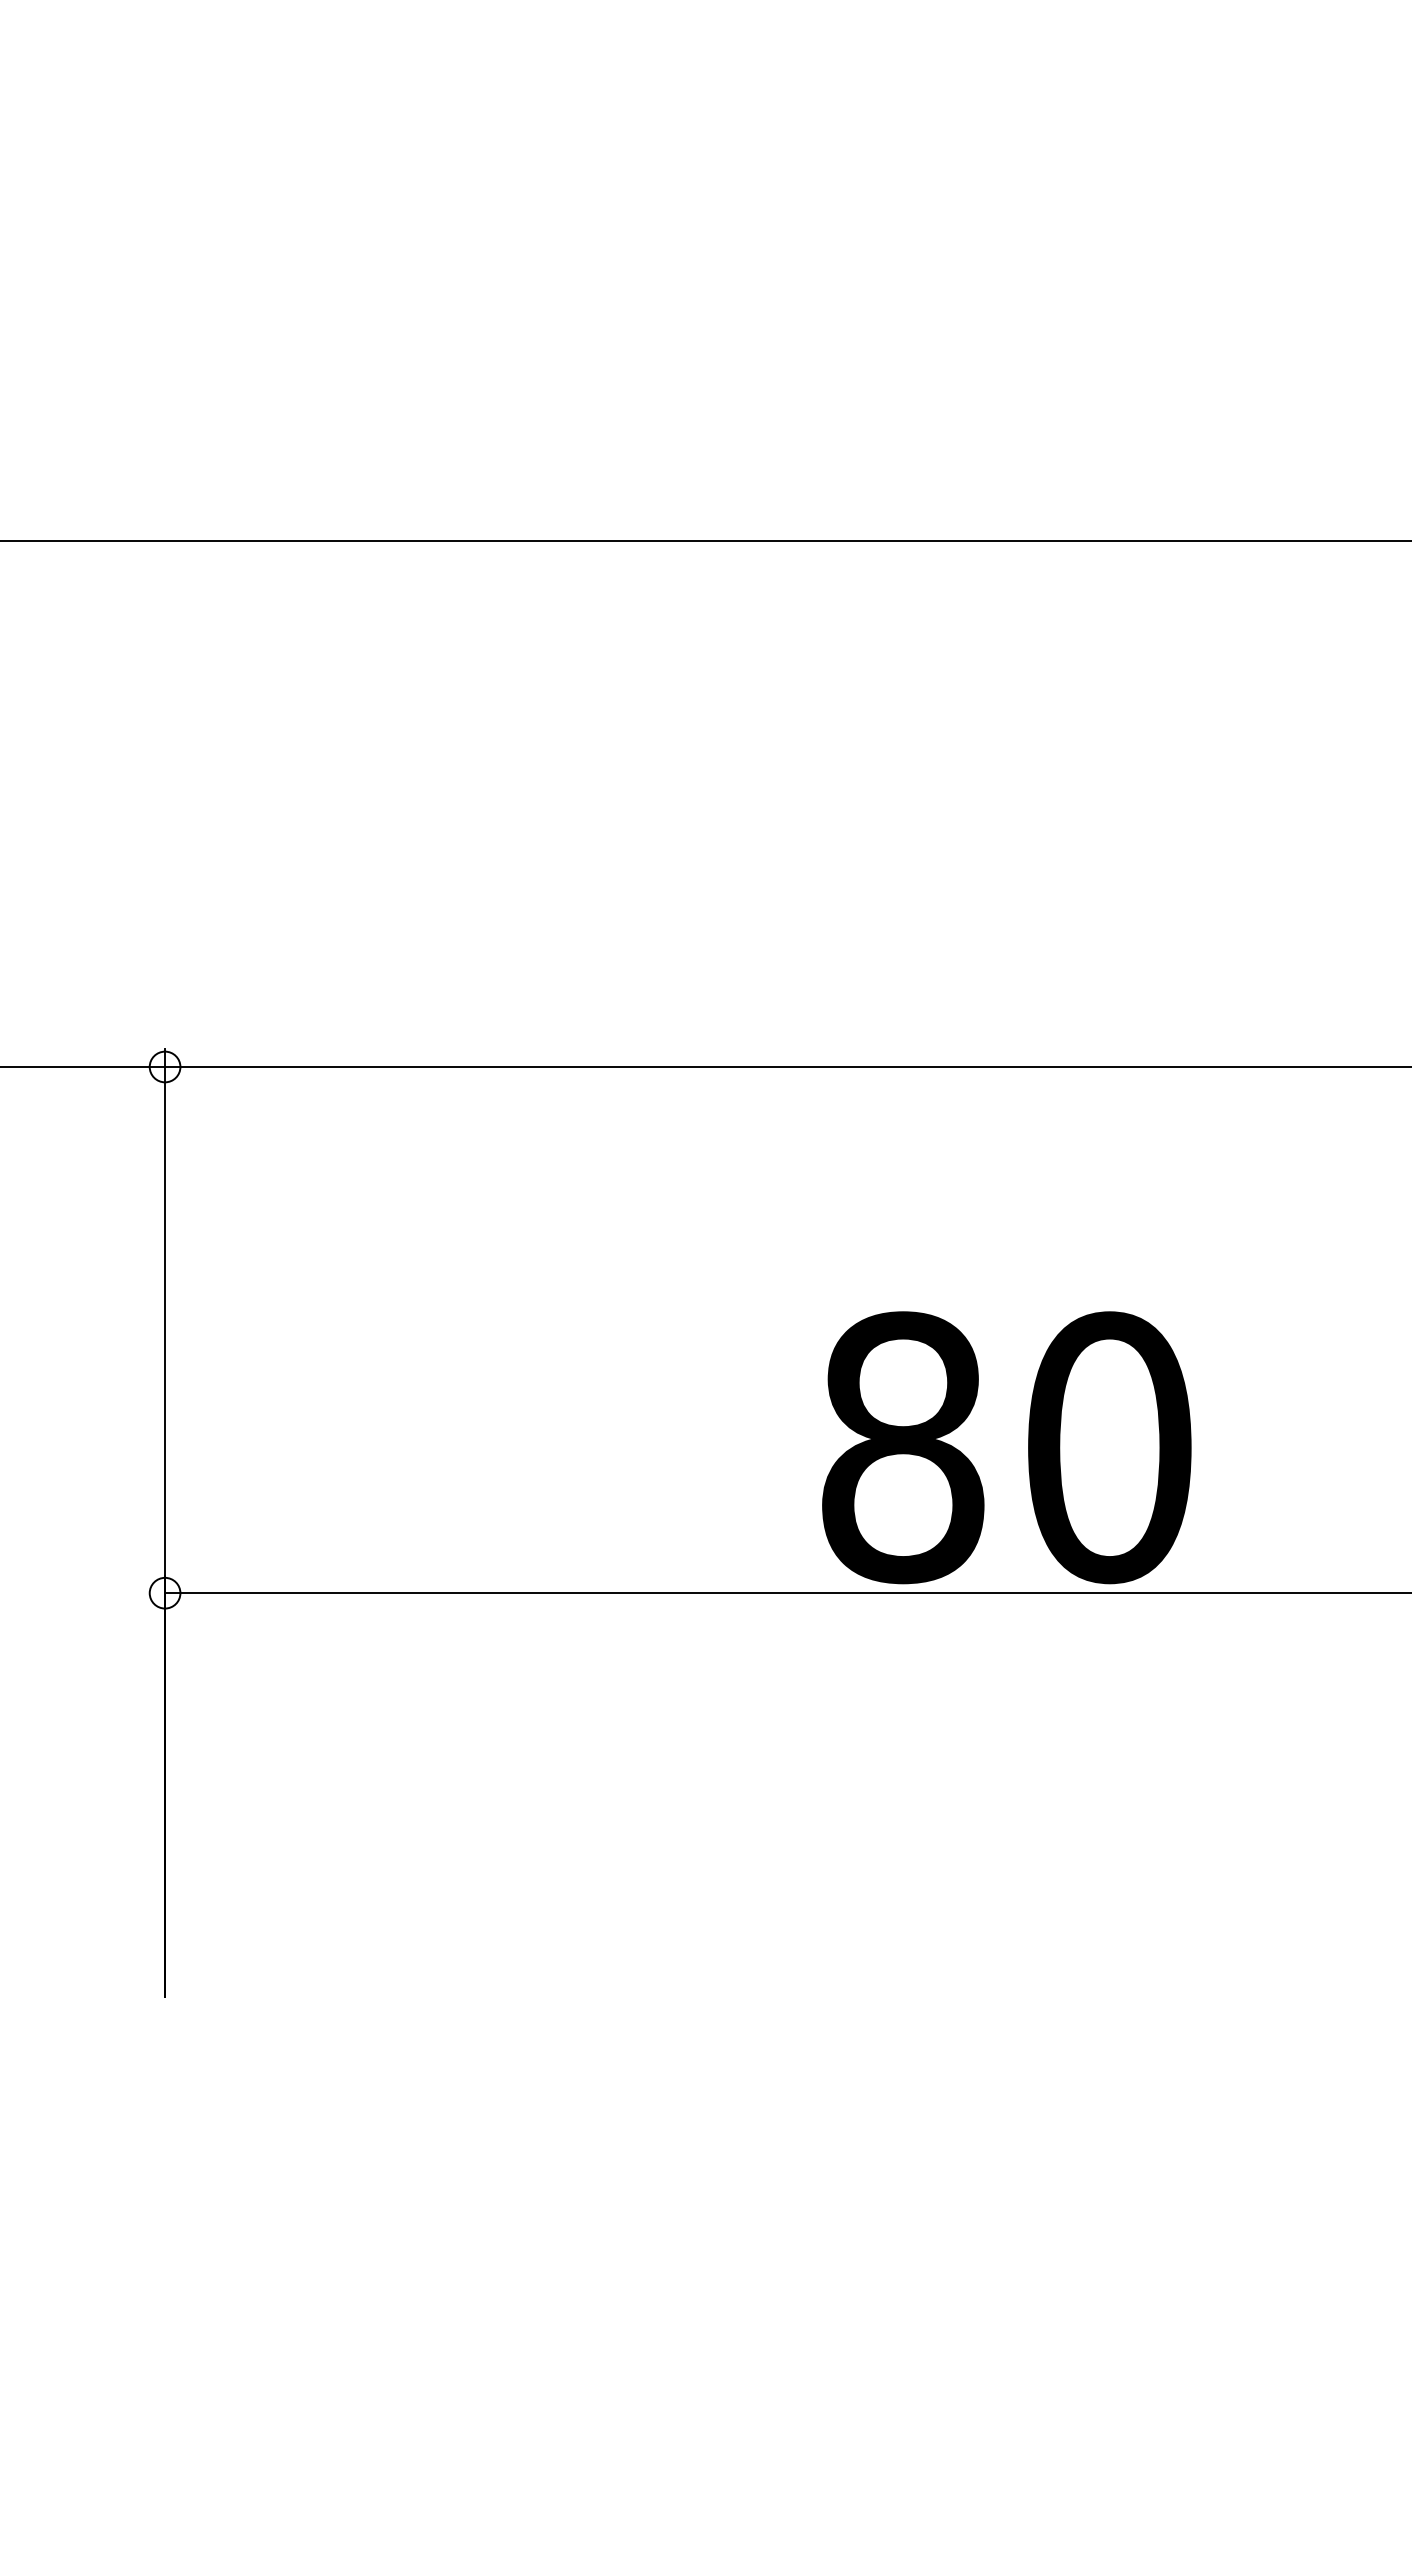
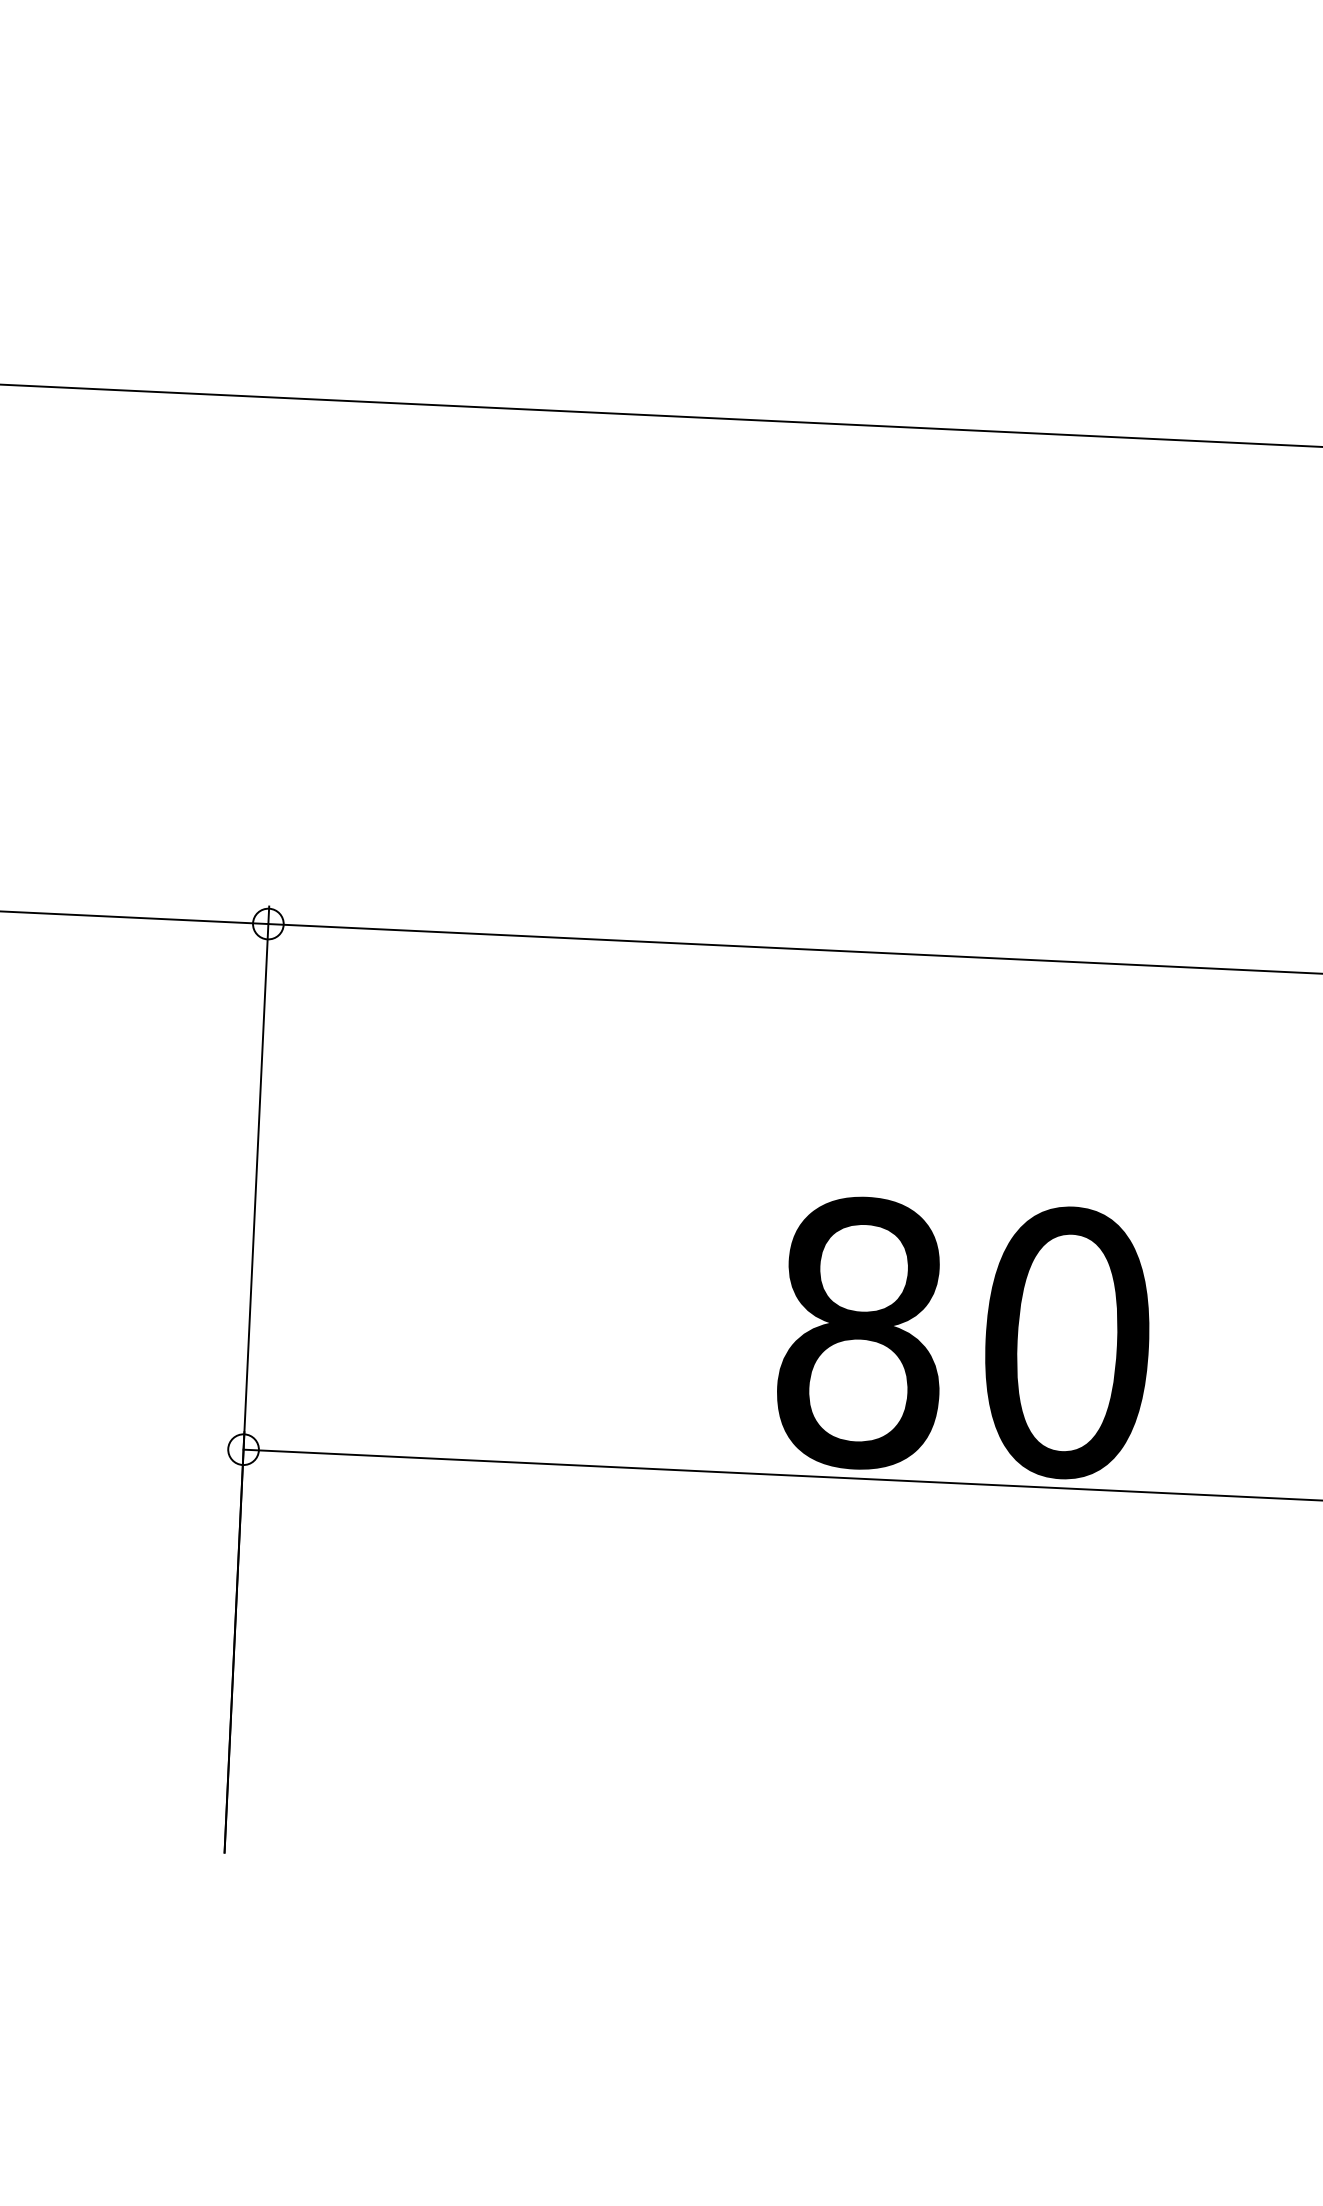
text: (1006, 1447) -> (964, 1337), moved

